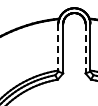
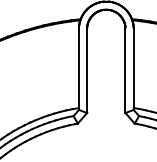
line: (58, 47) -> (79, 68), dashed -> solid
line: (85, 48) -> (125, 70), dashed -> solid

